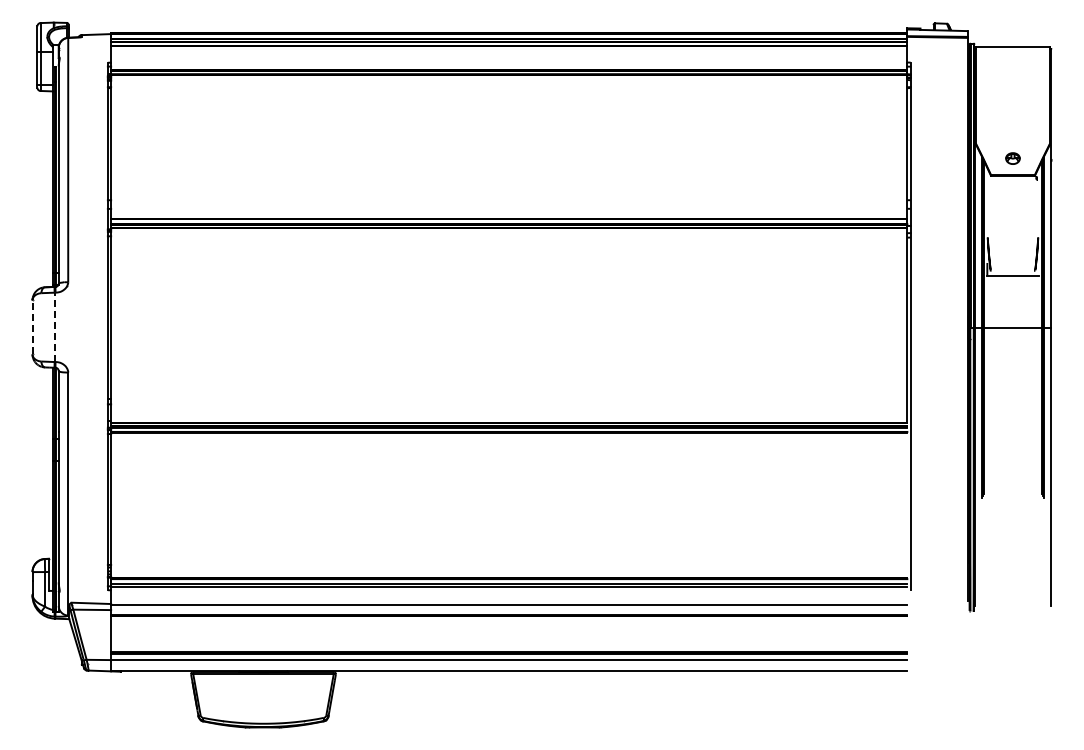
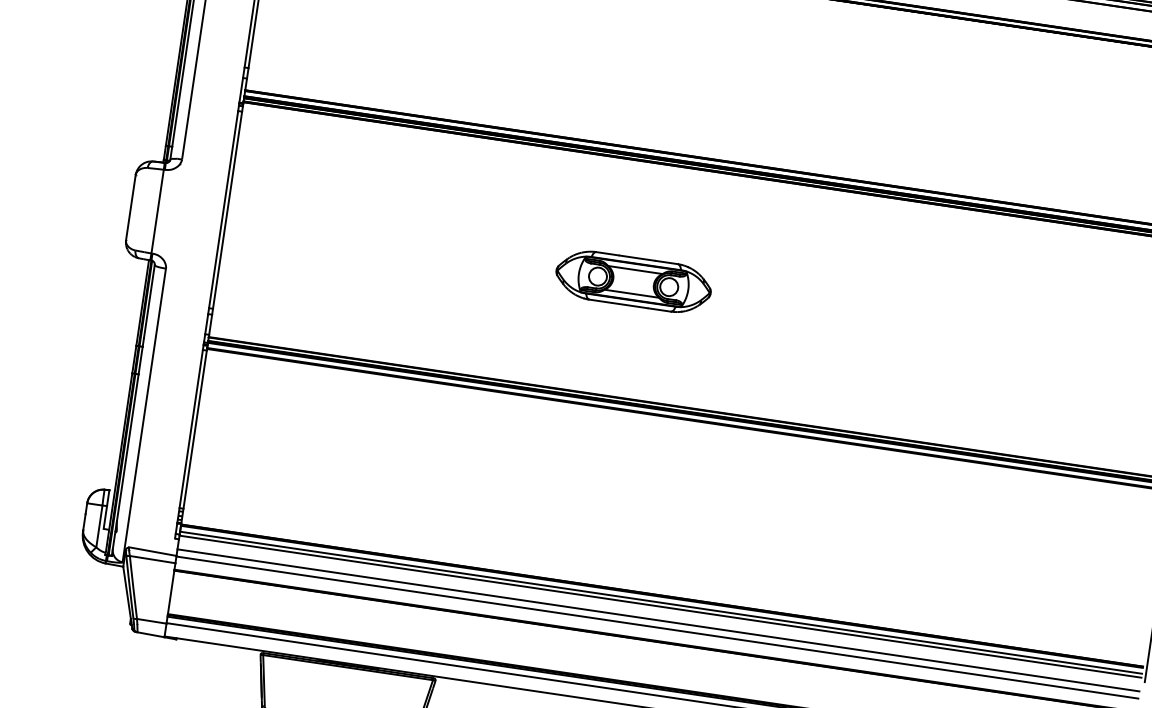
part: (448, 326) -> (633, 280), added
line: (32, 327) -> (130, 207), dashed -> solid
line: (54, 327) -> (157, 211), dashed -> solid
line: (509, 598) -> (658, 620), added

